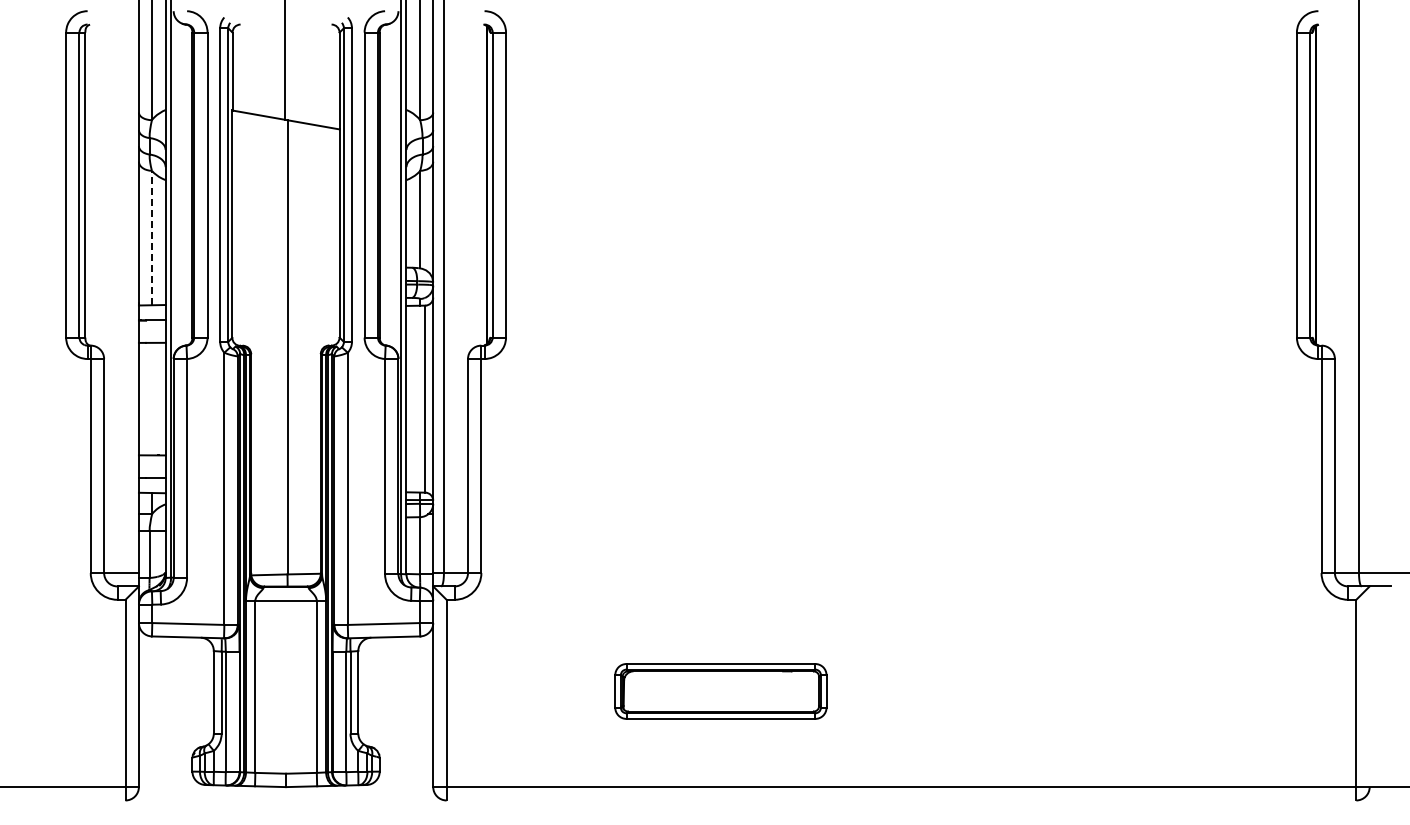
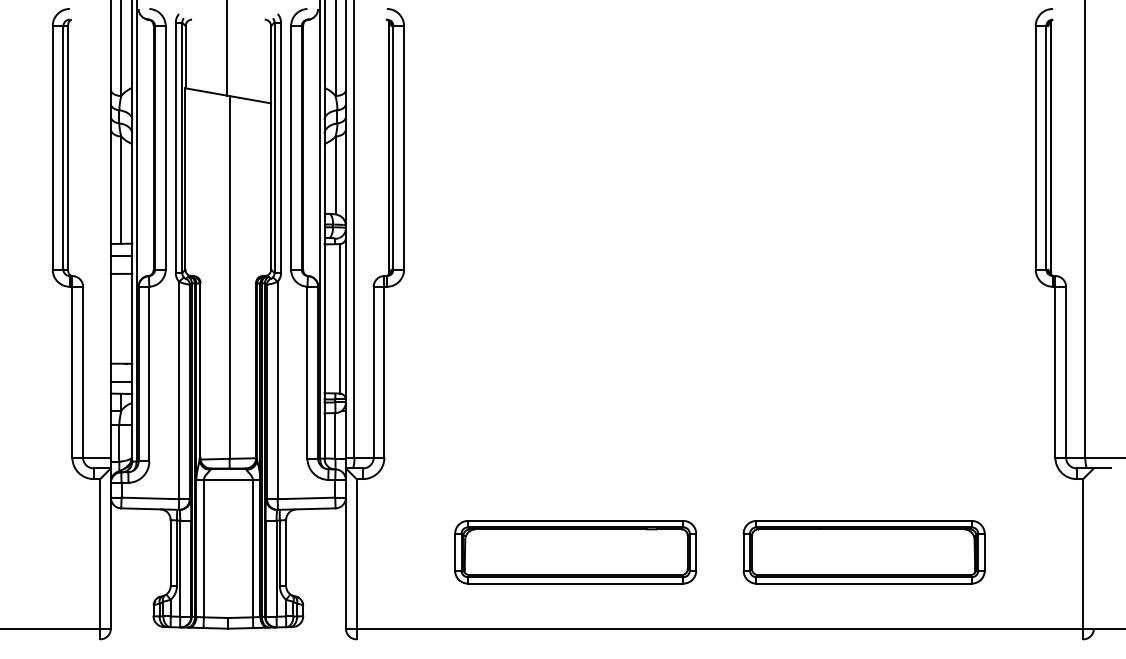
line: (151, 237) -> (120, 189), dashed -> solid
part: (720, 691) -> (575, 552), size x1.43
part: (1081, 691) -> (863, 552), added

